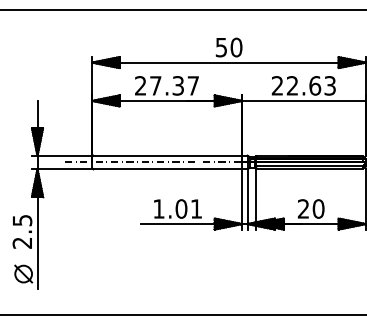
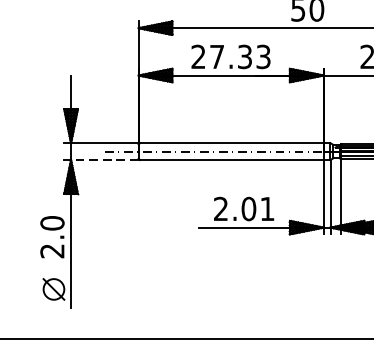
text: (192, 85) -> (262, 56), 27.37 -> 27.33
line: (64, 169) -> (104, 160), solid -> dashed
text: (158, 208) -> (220, 208), 1.01 -> 2.01
text: (22, 220) -> (52, 223), 2.5 -> 2.0

